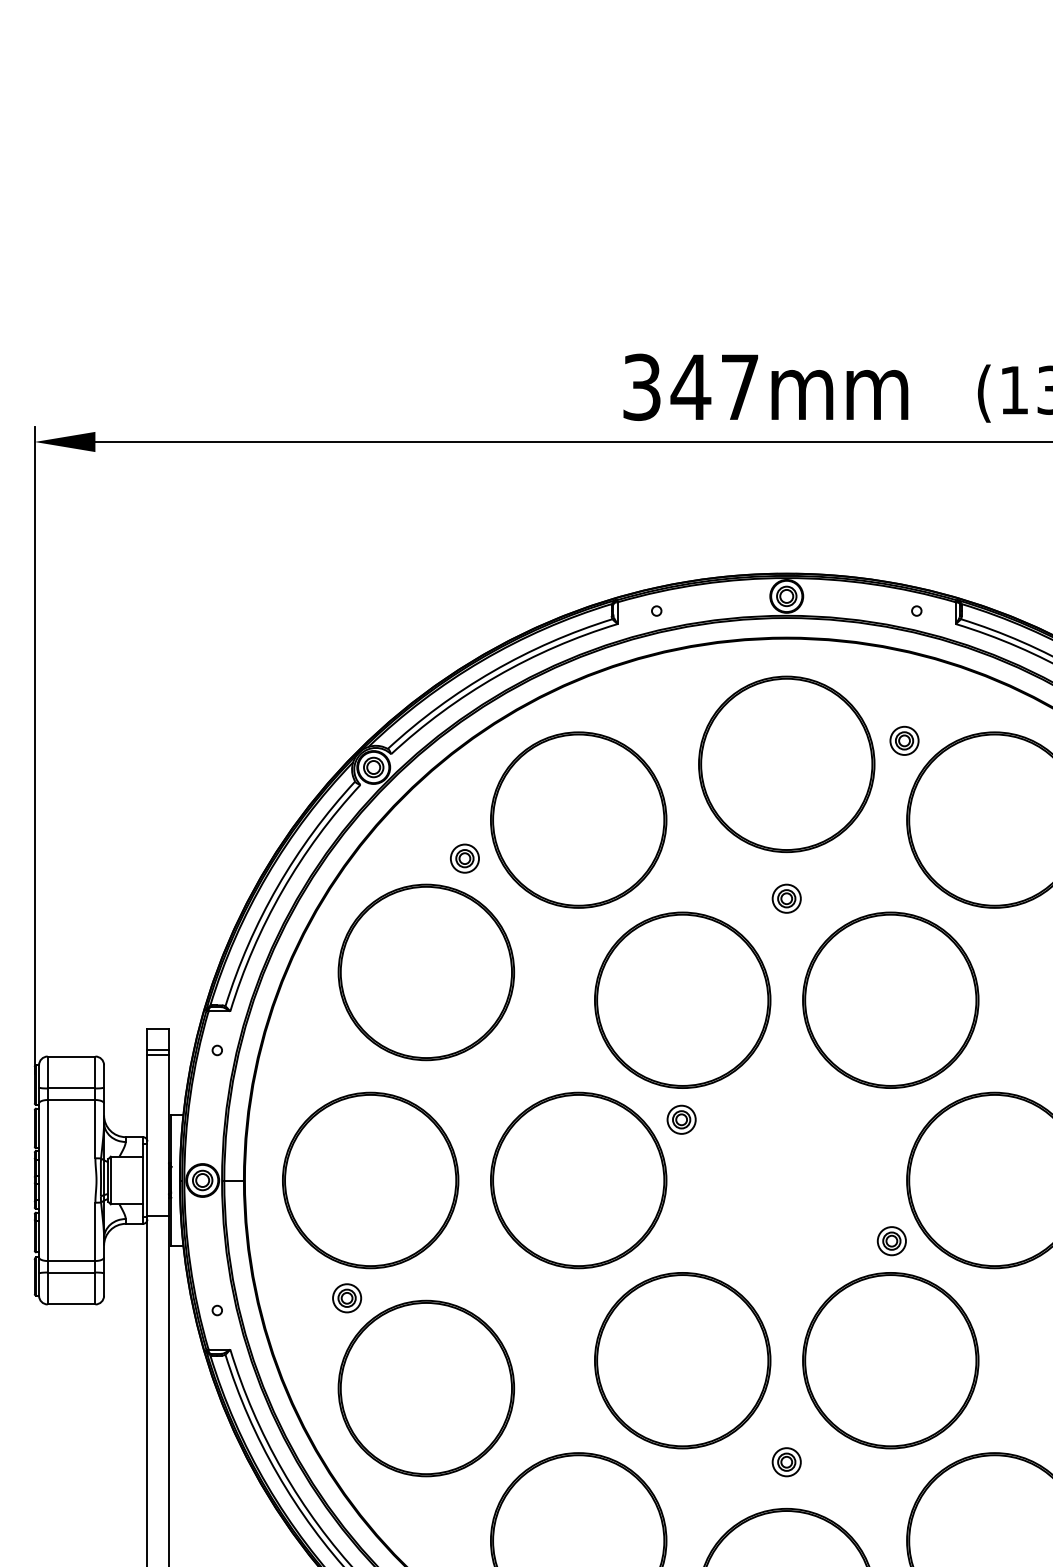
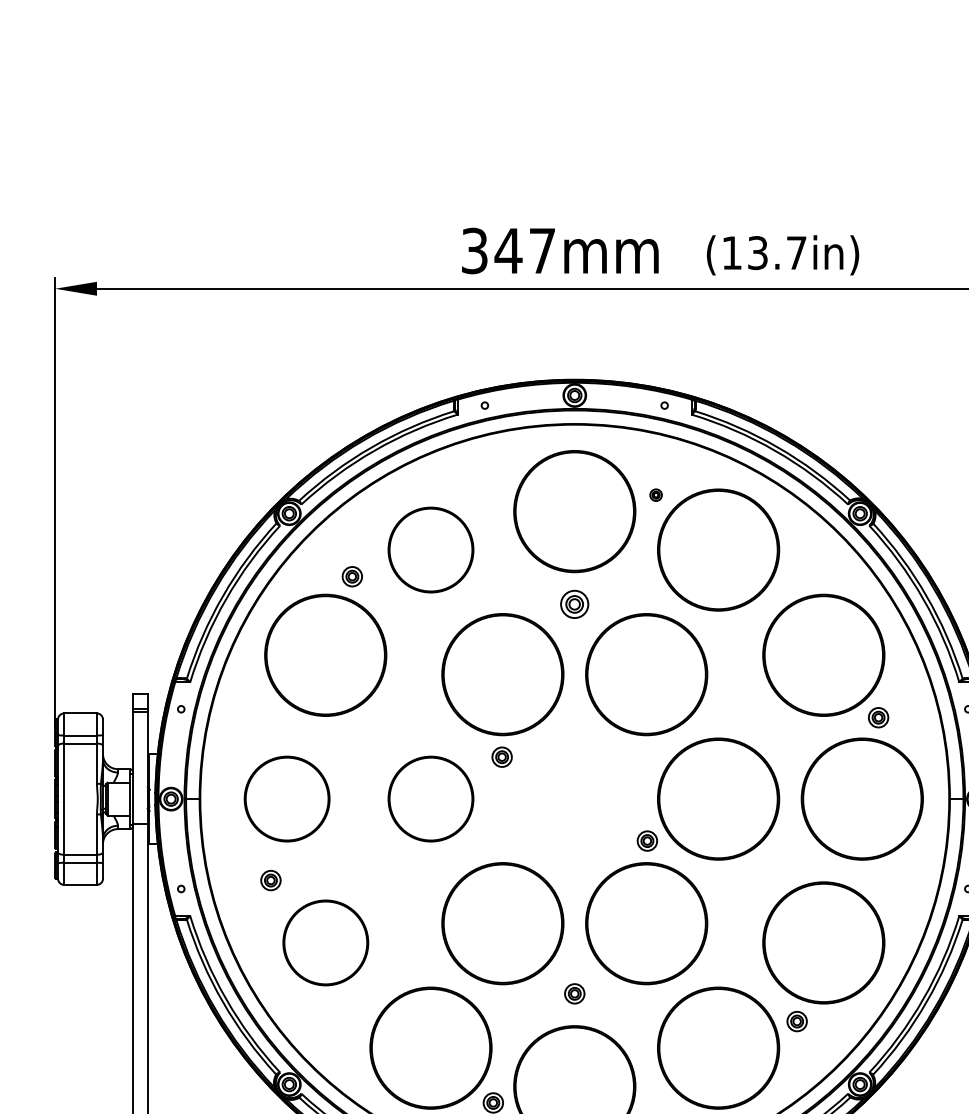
part: (903, 739) -> (655, 494), size x0.6
circle: (577, 819) -> (430, 549), size x0.7
part: (786, 898) -> (574, 604), size x1.4
part: (369, 1179) -> (286, 798), size x0.7
circle: (577, 1179) -> (430, 798), size x0.7
part: (426, 1387) -> (325, 942), size x0.7

